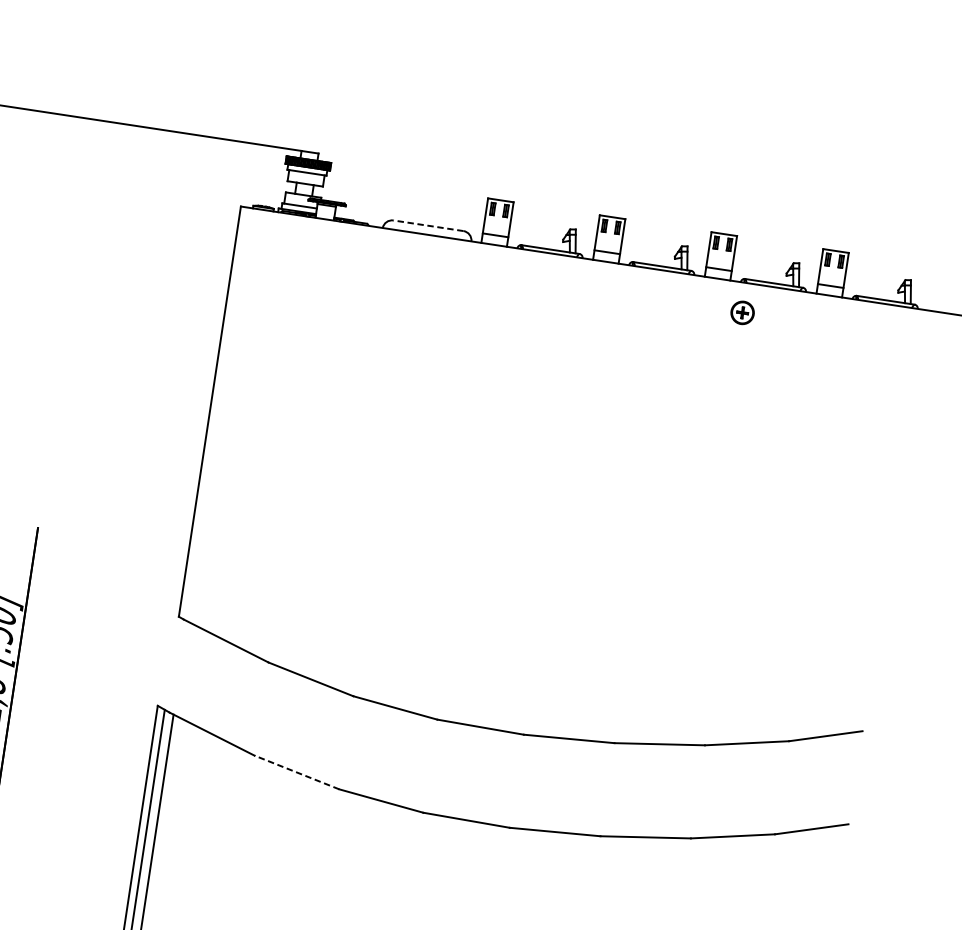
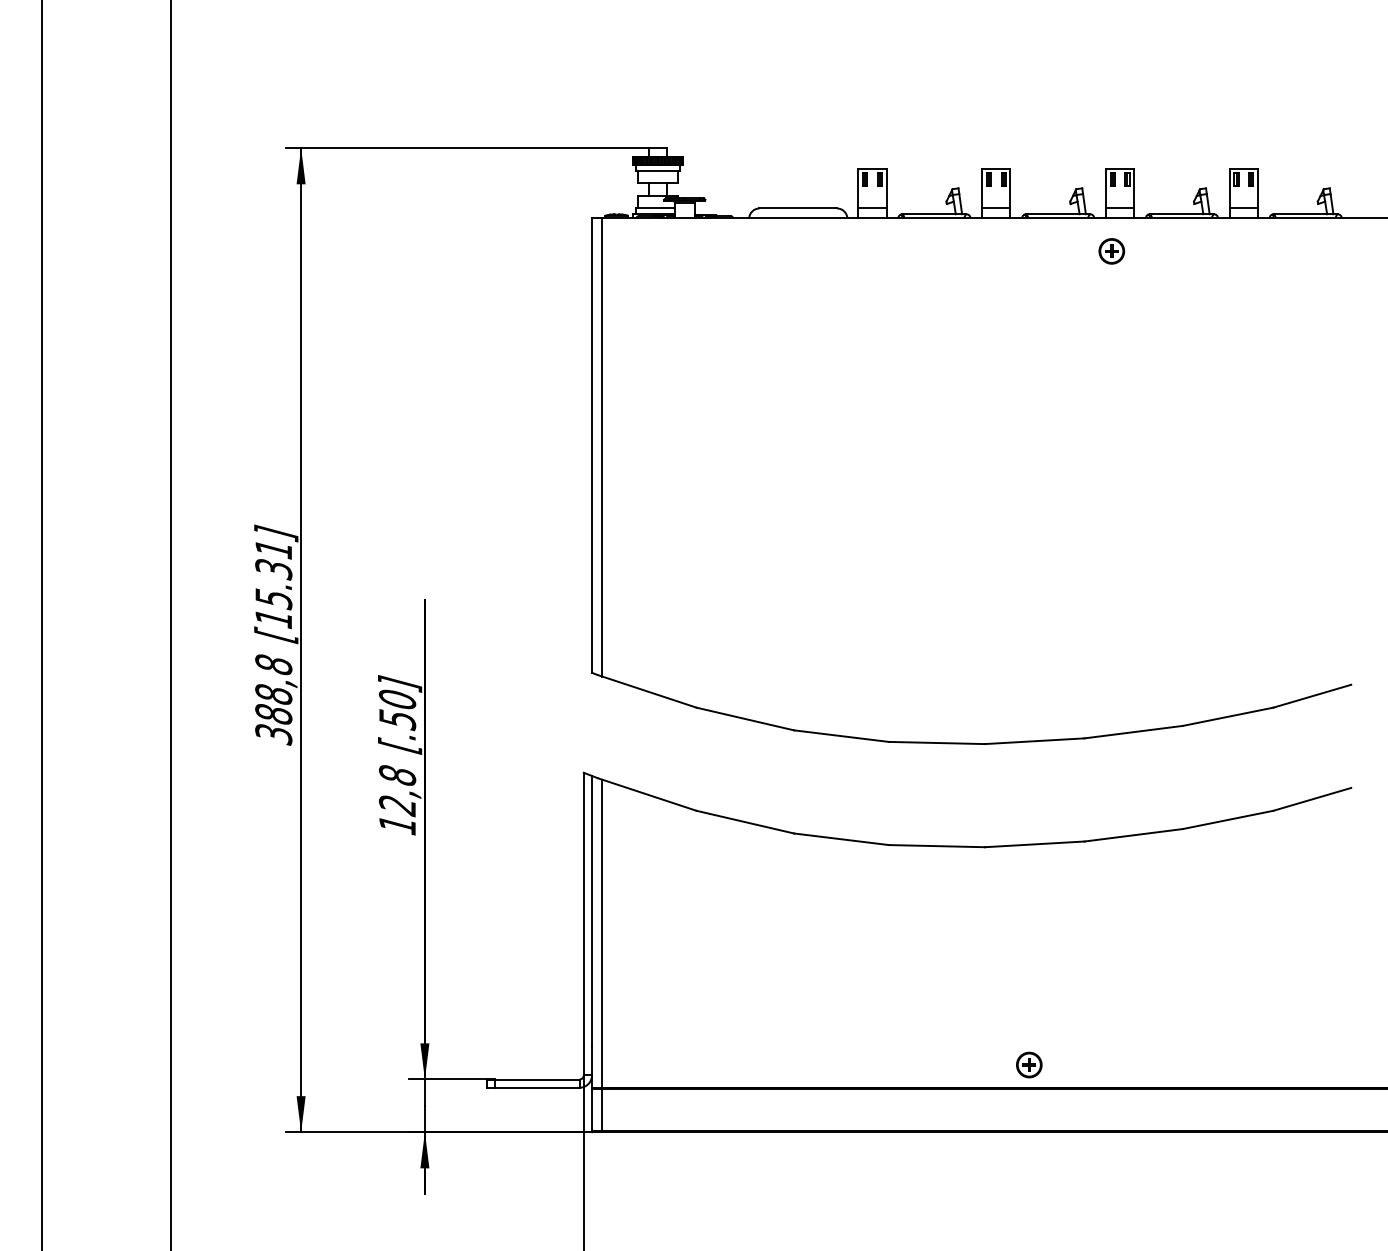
line: (428, 225) -> (798, 208), dashed -> solid
part: (742, 312) -> (1111, 251), moved
line: (219, 414) -> (602, 447), added
line: (296, 772) -> (744, 822), dashed -> solid

